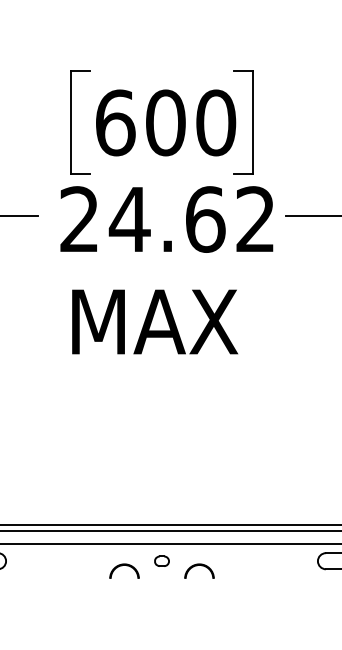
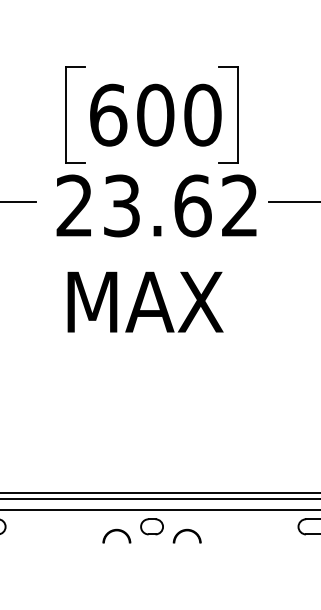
text: (129, 219) -> (121, 205), 24.62 -> 23.62
part: (161, 561) -> (151, 527), size x1.67

